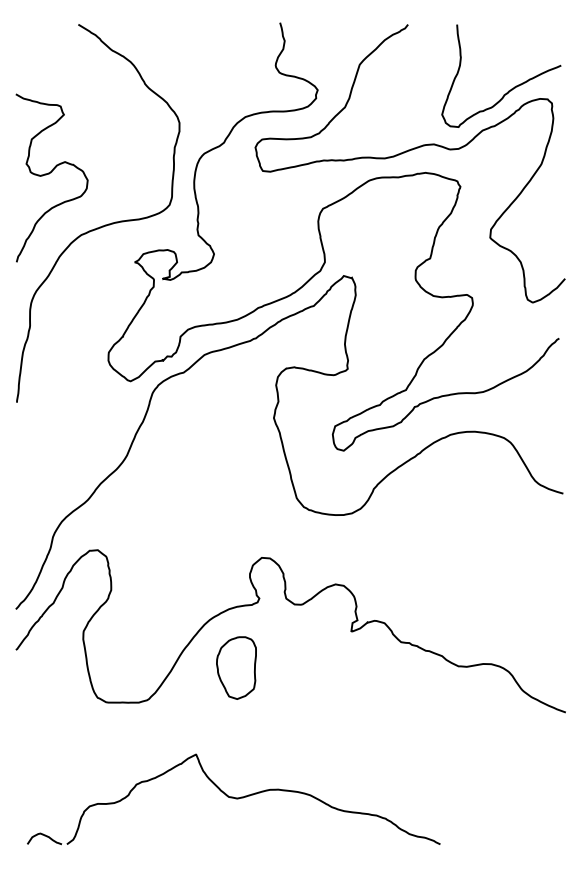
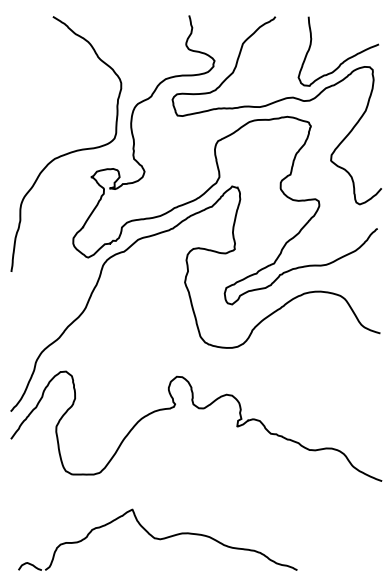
curve: (49, 175) -> (33, 118), removed
part: (236, 667) -> (159, 450), removed

